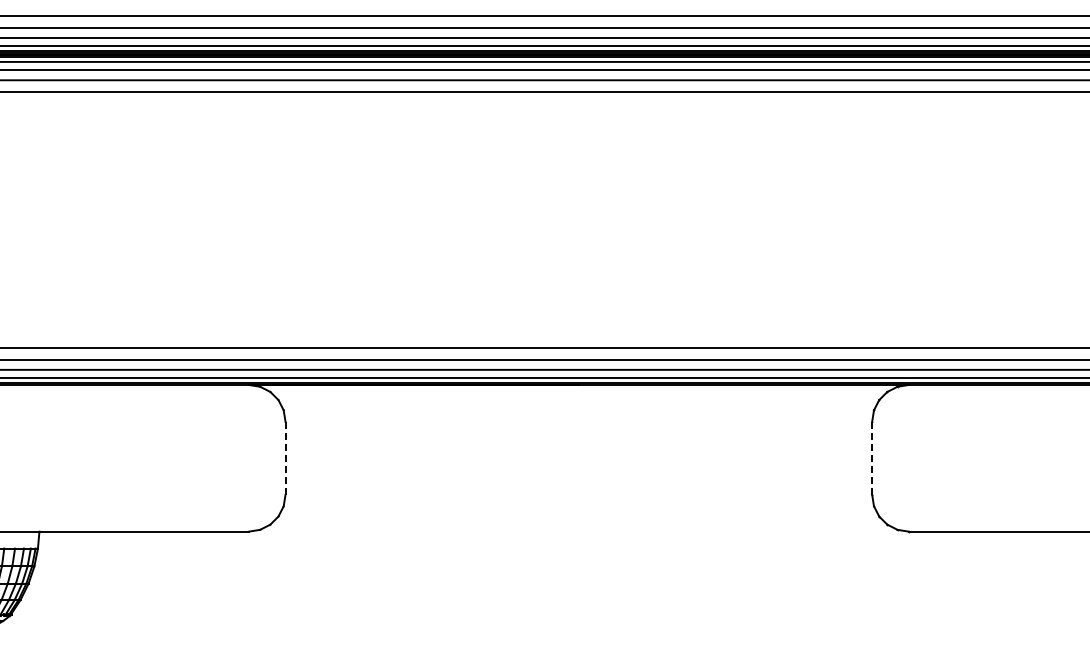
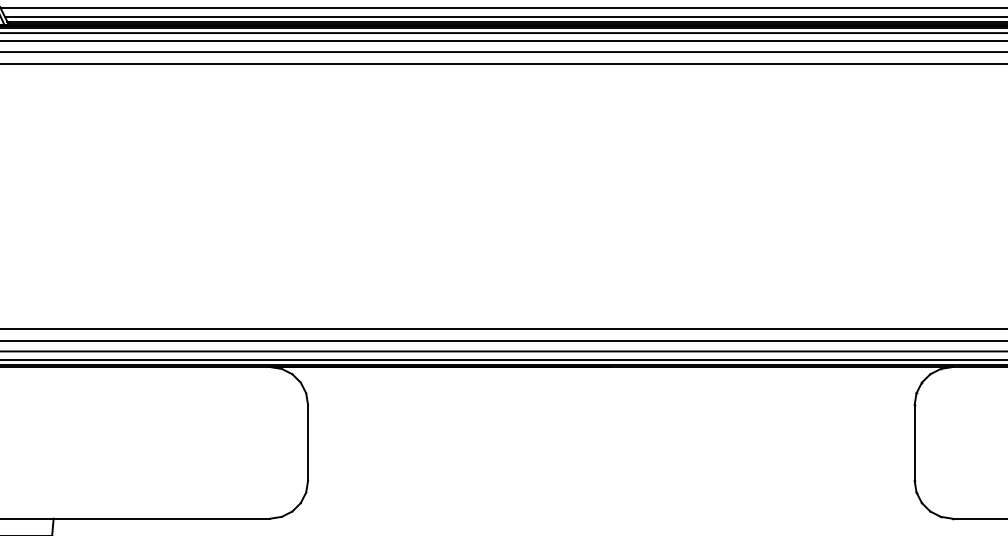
line: (285, 458) -> (308, 443), dashed -> solid
line: (872, 458) -> (914, 443), dashed -> solid

